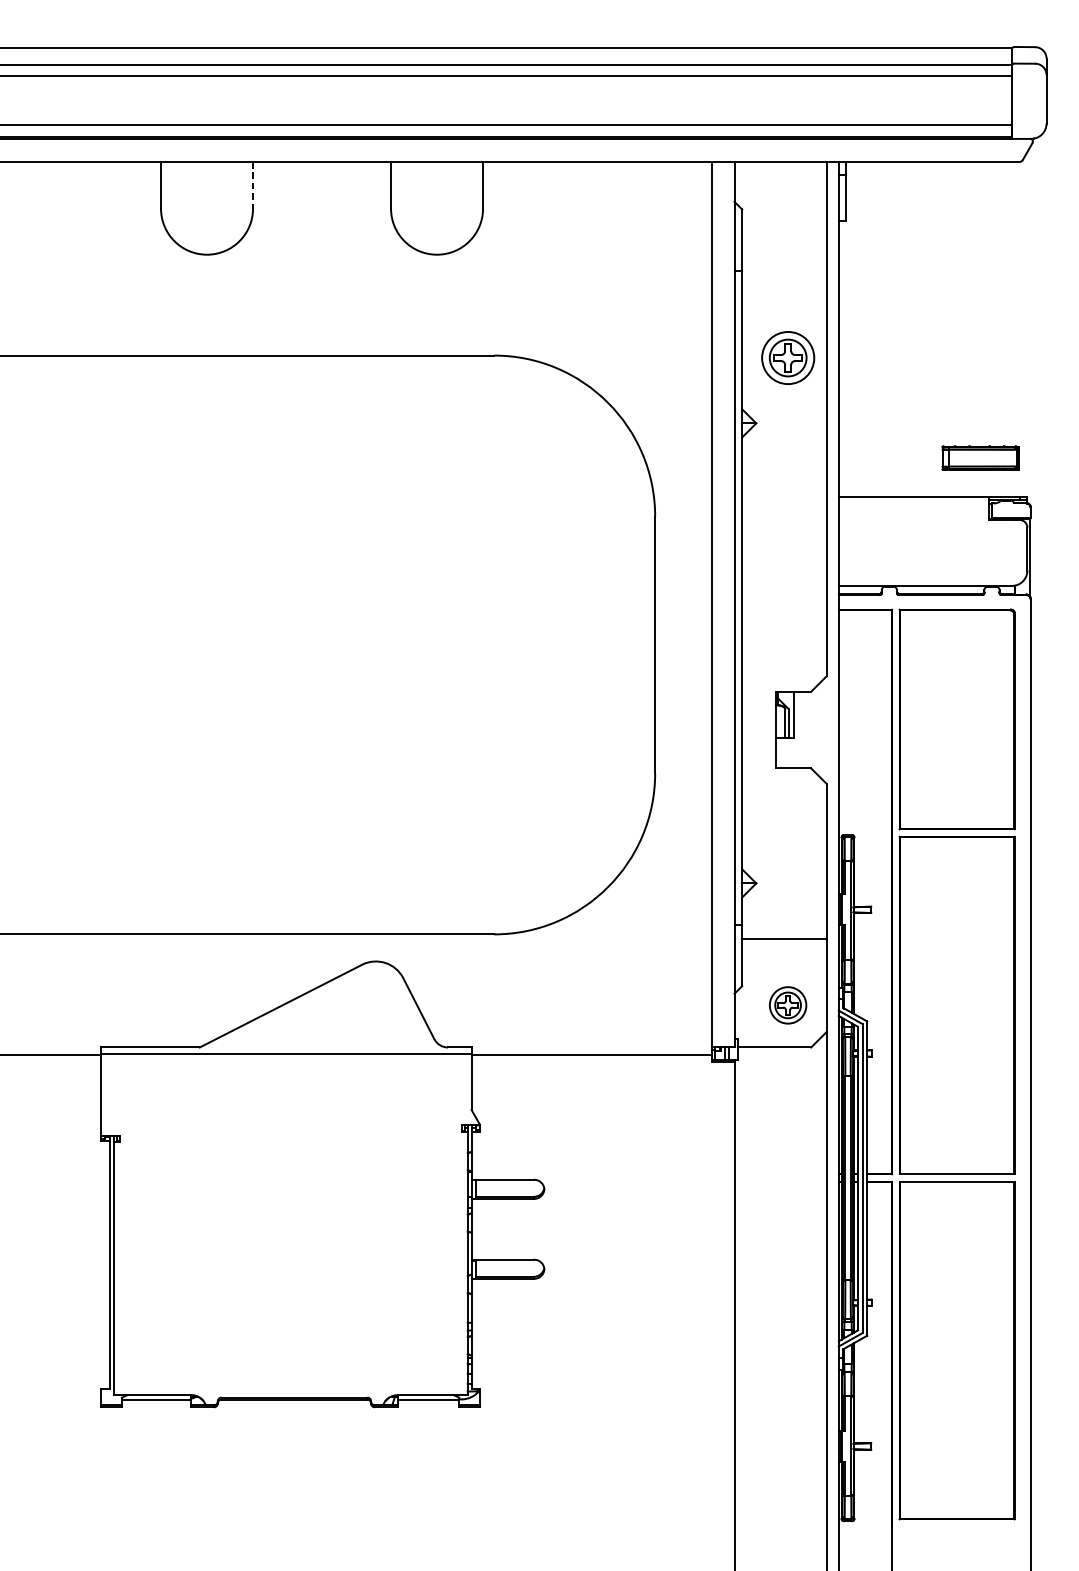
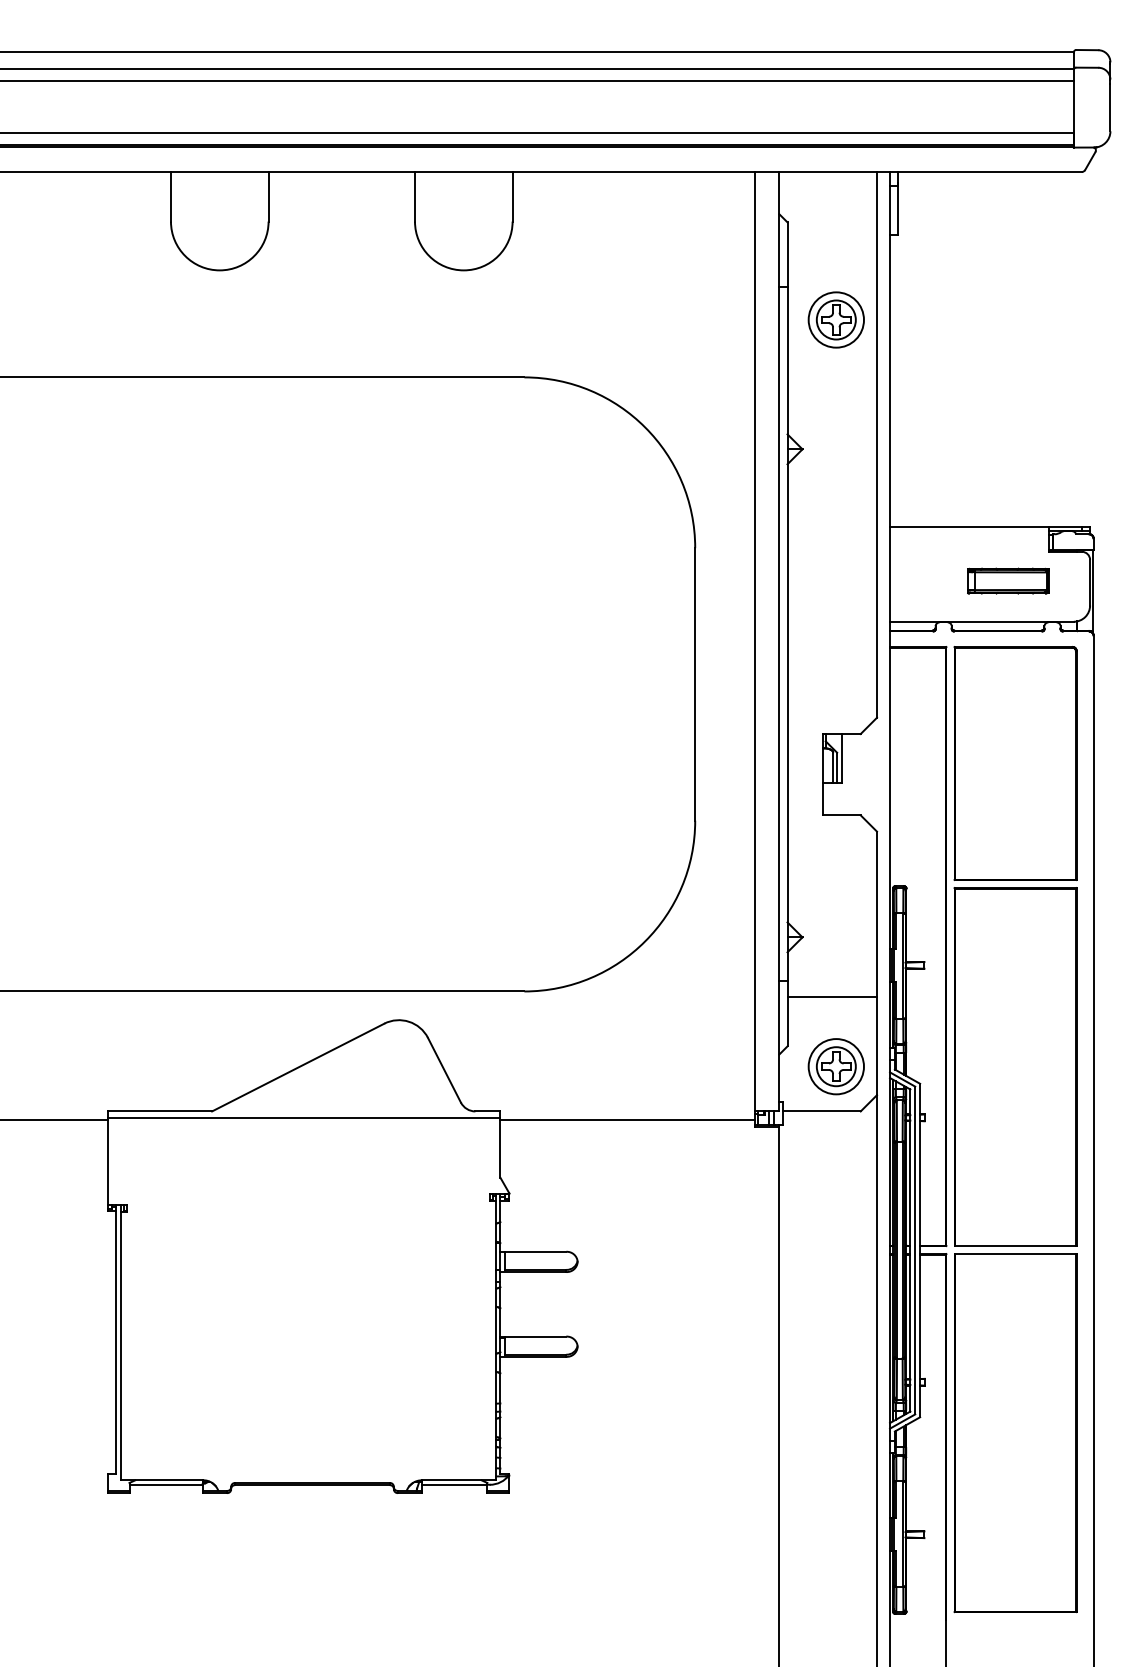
line: (252, 185) -> (268, 196), dashed -> solid
part: (787, 357) -> (835, 319), moved
part: (980, 457) -> (1008, 580), moved
part: (787, 1005) -> (835, 1066), size x1.43

